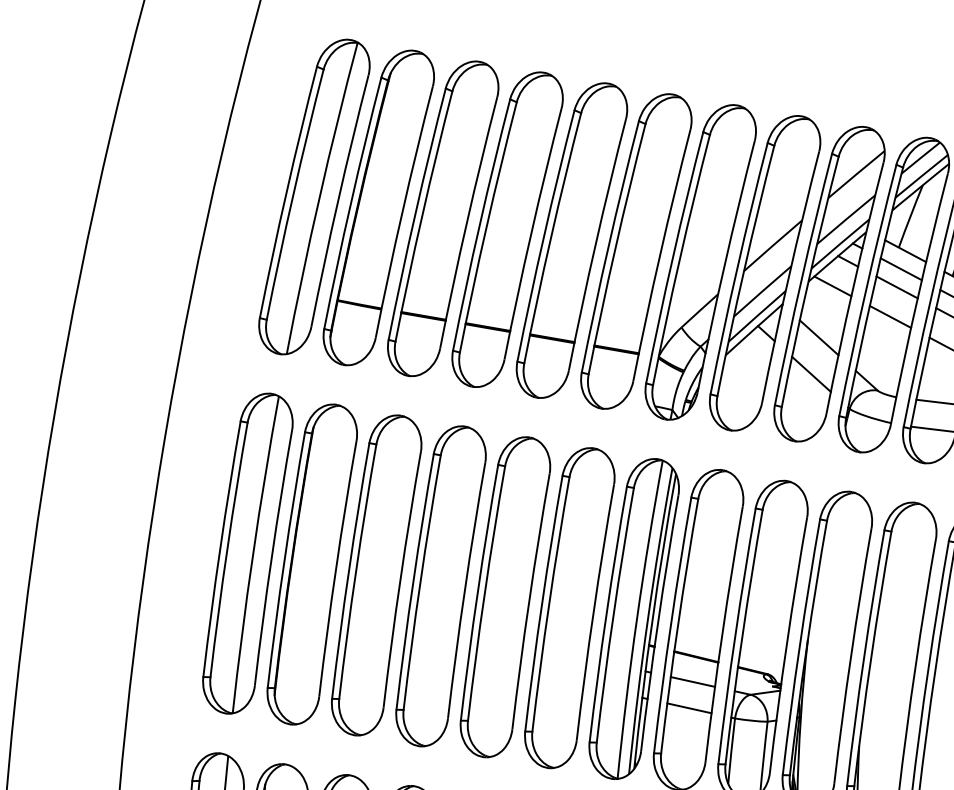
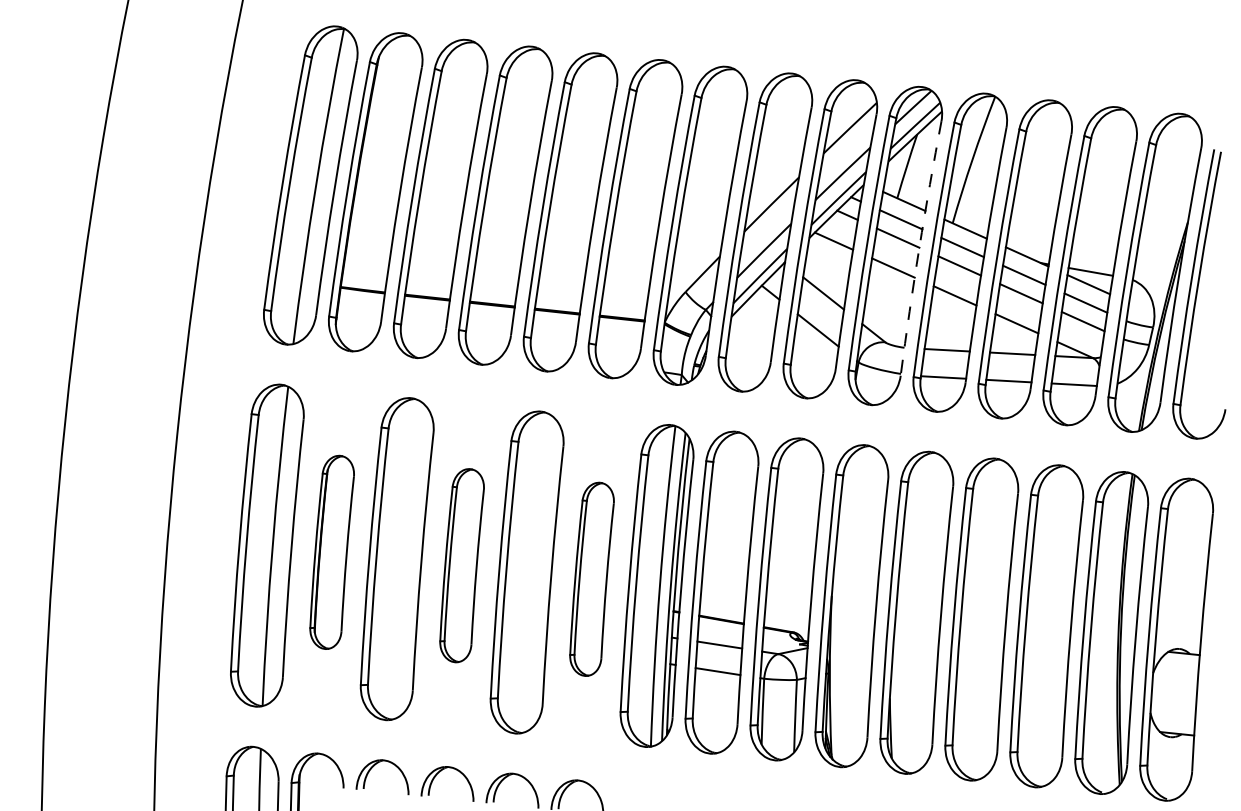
arc: (917, 299) -> (919, 248), solid -> dashed
part: (311, 564) -> (331, 552), size x0.6
part: (440, 585) -> (461, 565), size x0.6
part: (569, 608) -> (591, 579), size x0.6

